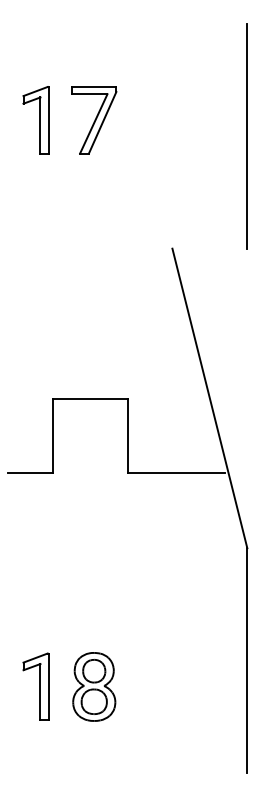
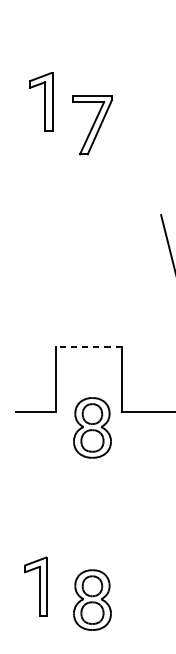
part: (94, 120) -> (92, 125), moved
line: (89, 398) -> (88, 346), solid -> dashed
part: (94, 490) -> (92, 427), added
part: (35, 686) -> (35, 586), moved

